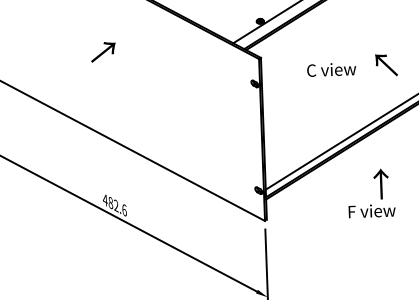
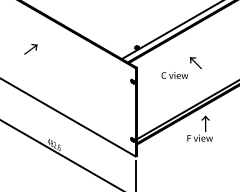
text: (102, 52) -> (30, 49), moved
text: (385, 65) -> (195, 63), moved
text: (370, 193) -> (199, 128), moved

